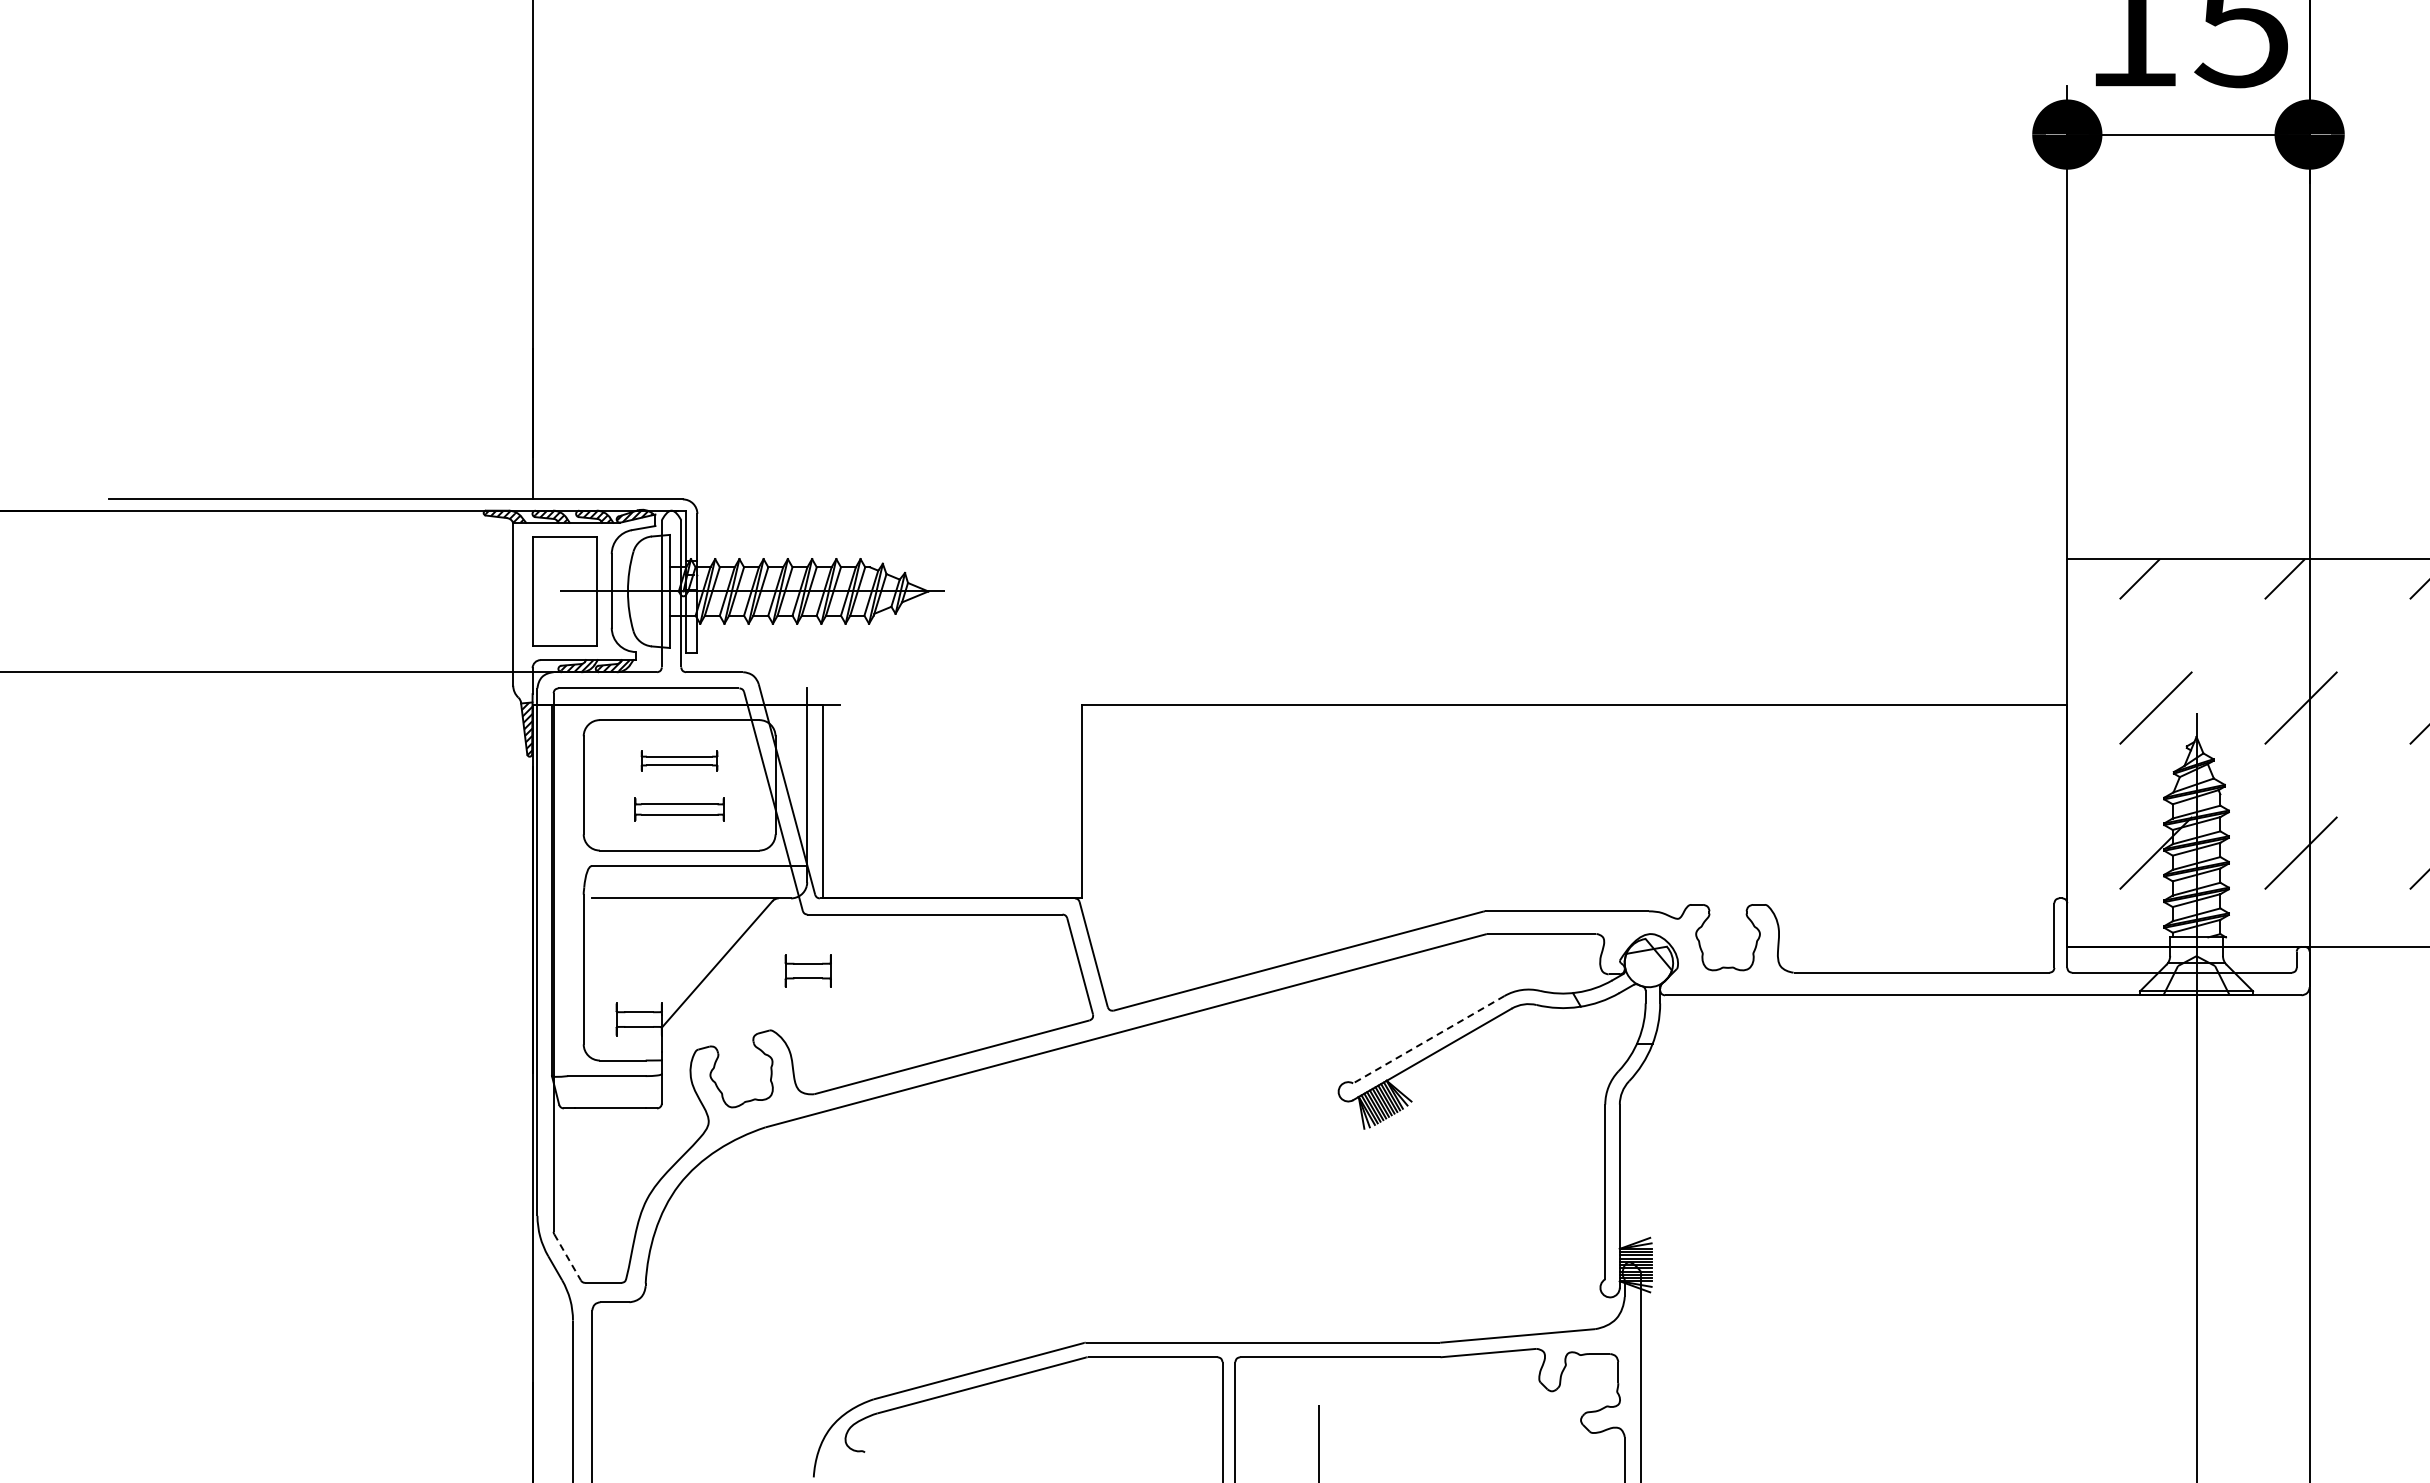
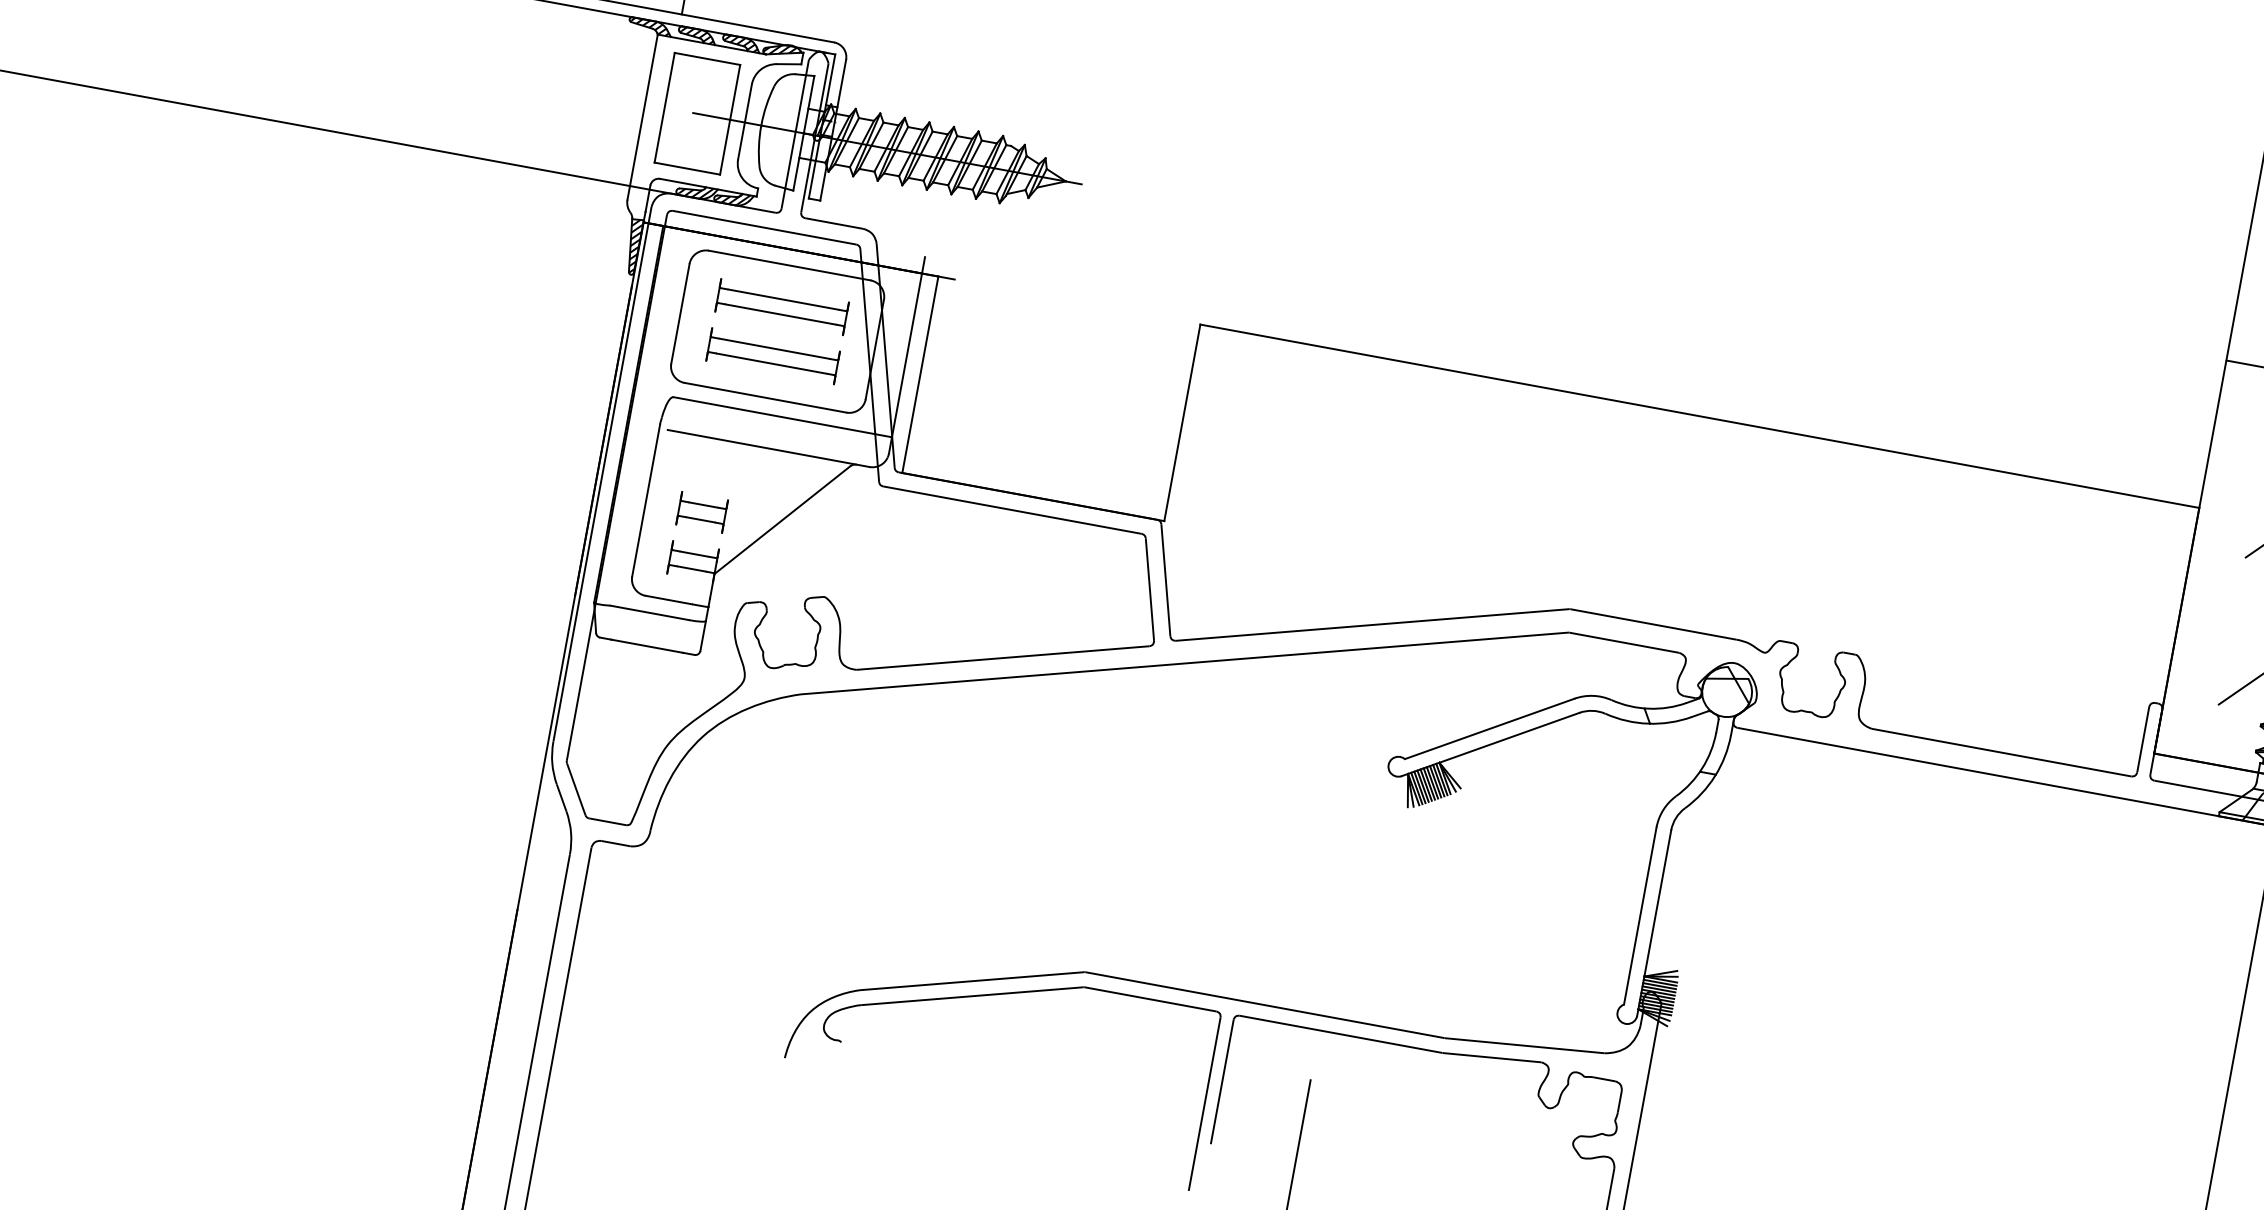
part: (679, 760) -> (782, 306), size x1.67
part: (679, 809) -> (772, 356), size x1.43
part: (807, 970) -> (701, 511), moved
line: (1428, 1039) -> (1489, 728), dashed -> solid
line: (567, 1257) -> (576, 789), dashed -> solid

